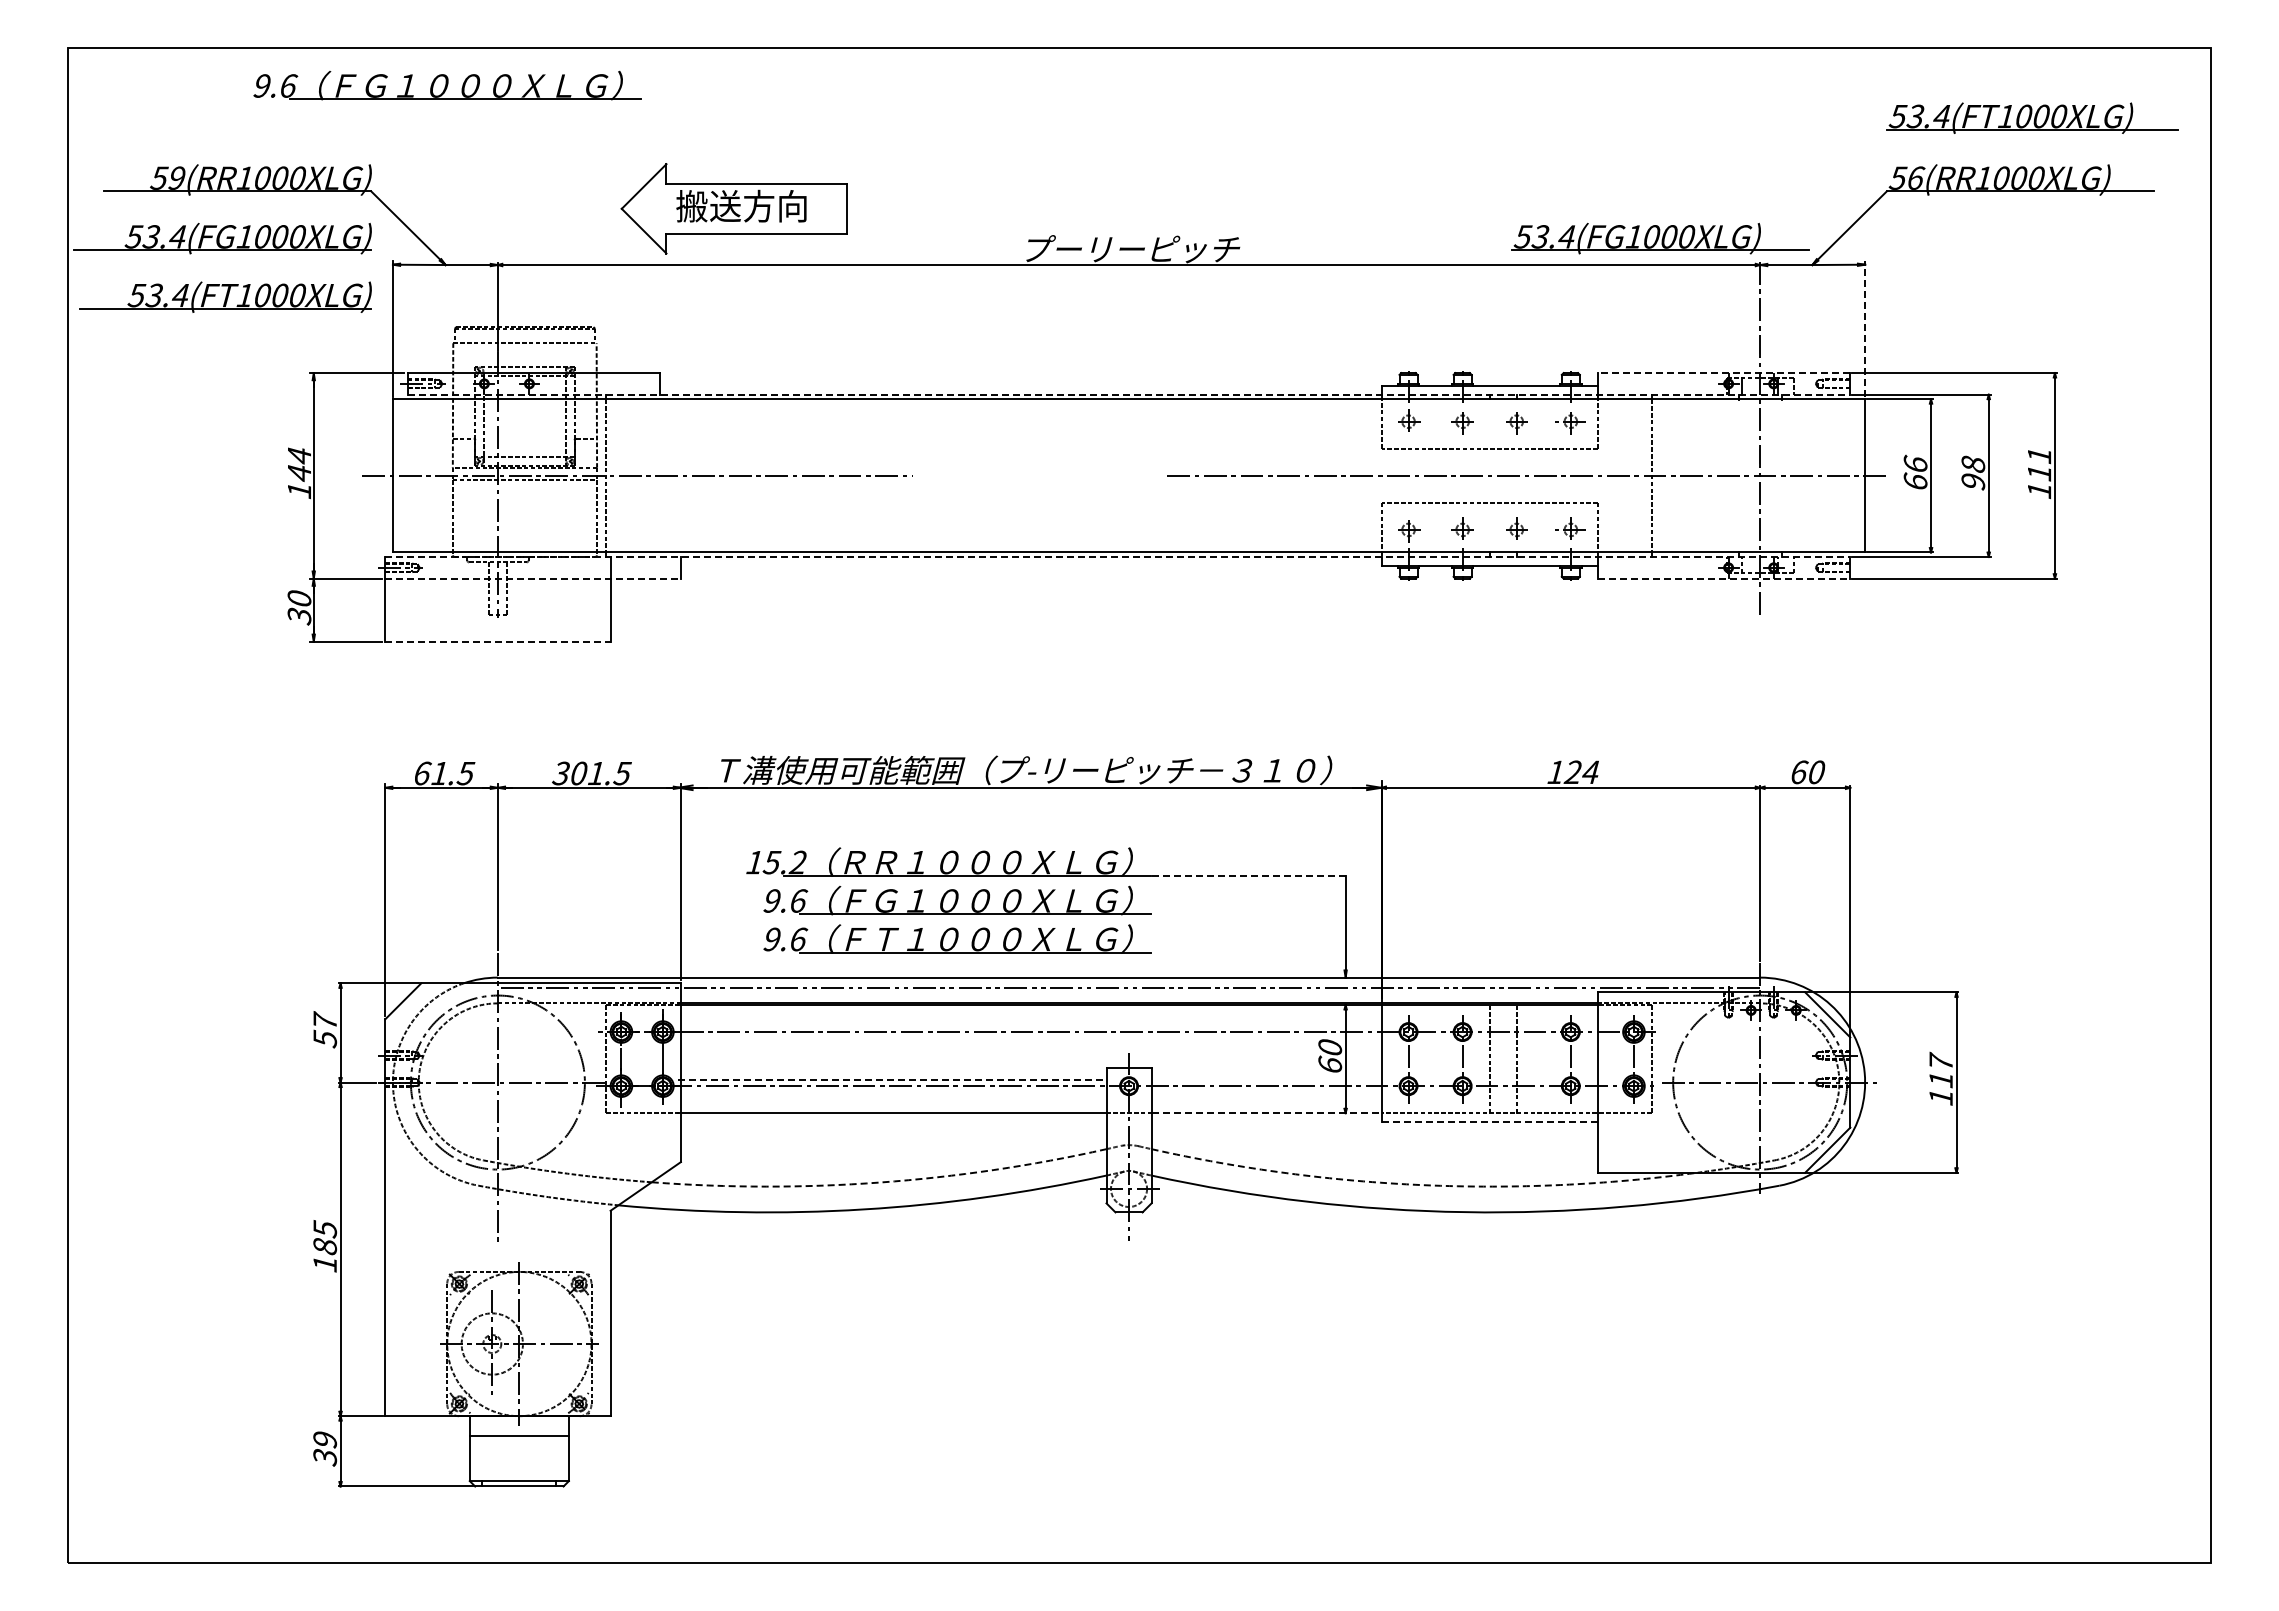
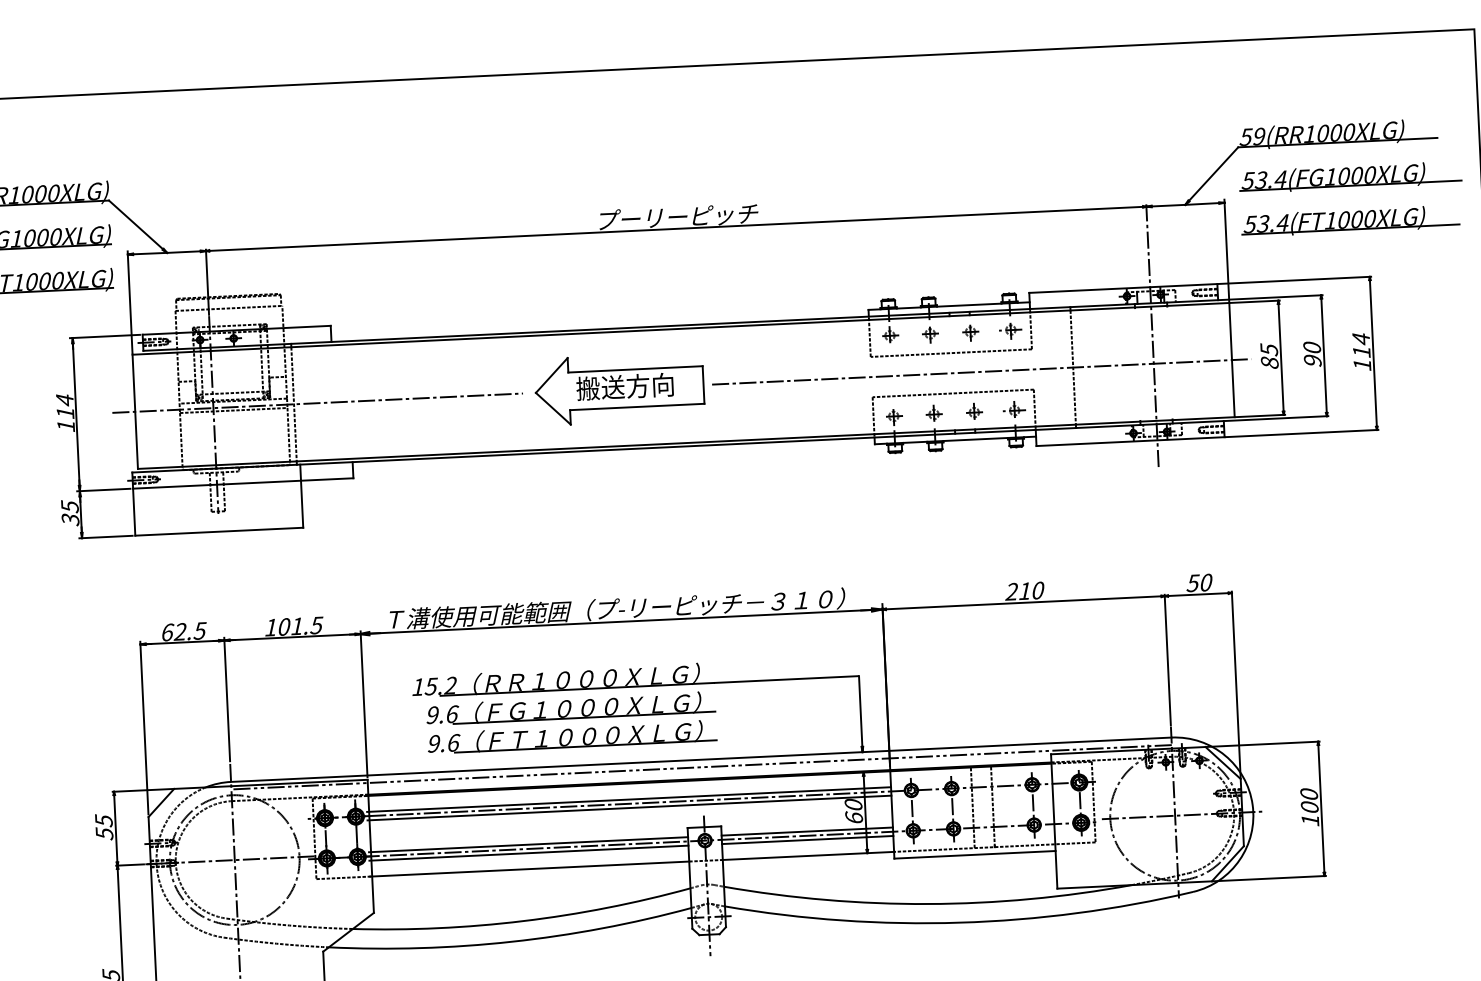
part: (447, 85) -> (162, 119), removed
part: (2032, 117) -> (1350, 220), moved
text: (1916, 177) -> (1259, 136), 56(RR1000XLG) -> 59(RR1000XLG)
part: (733, 208) -> (619, 388), moved
part: (1660, 238) -> (1350, 177), moved
line: (1865, 328) -> (1227, 250), dashed -> solid
line: (1723, 373) -> (1122, 288), dashed -> solid
line: (1129, 394) -> (681, 325), dashed -> solid
text: (2039, 455) -> (1361, 338), 111 -> 114
text: (1973, 463) -> (1312, 347), 98 -> 90
text: (1915, 472) -> (1269, 355), 66 -> 85
text: (299, 473) -> (65, 413), 144 -> 114
line: (1117, 557) -> (677, 447), dashed -> solid
line: (533, 578) -> (243, 483), dashed -> solid
line: (1724, 578) -> (1130, 441), dashed -> solid
text: (299, 598) -> (69, 506), 30 -> 35
line: (497, 641) -> (218, 531), dashed -> solid
text: (438, 772) -> (179, 631), 61.5 -> 62.5
text: (1572, 772) -> (1024, 591), 124 -> 210
text: (1798, 772) -> (1192, 583), 60 -> 50
text: (560, 773) -> (270, 627), 301.5 -> 101.5
line: (1247, 875) -> (785, 679), dashed -> solid
text: (325, 1021) -> (104, 820), 57 -> 55
line: (1029, 1026) -> (628, 799), added
line: (1029, 1037) -> (629, 807), added
text: (1940, 1069) -> (1308, 799), 117 -> 100
line: (892, 1080) -> (528, 844), dashed -> solid
line: (1266, 1080) -> (807, 831), added
line: (892, 1091) -> (529, 852), added
line: (1266, 1091) -> (807, 839), added
line: (1266, 1113) -> (808, 856), dashed -> solid
line: (1490, 1122) -> (975, 854), dashed -> solid
arc: (880, 1182) -> (523, 921), dashed -> solid
arc: (1423, 1185) -> (927, 904), dashed -> solid

